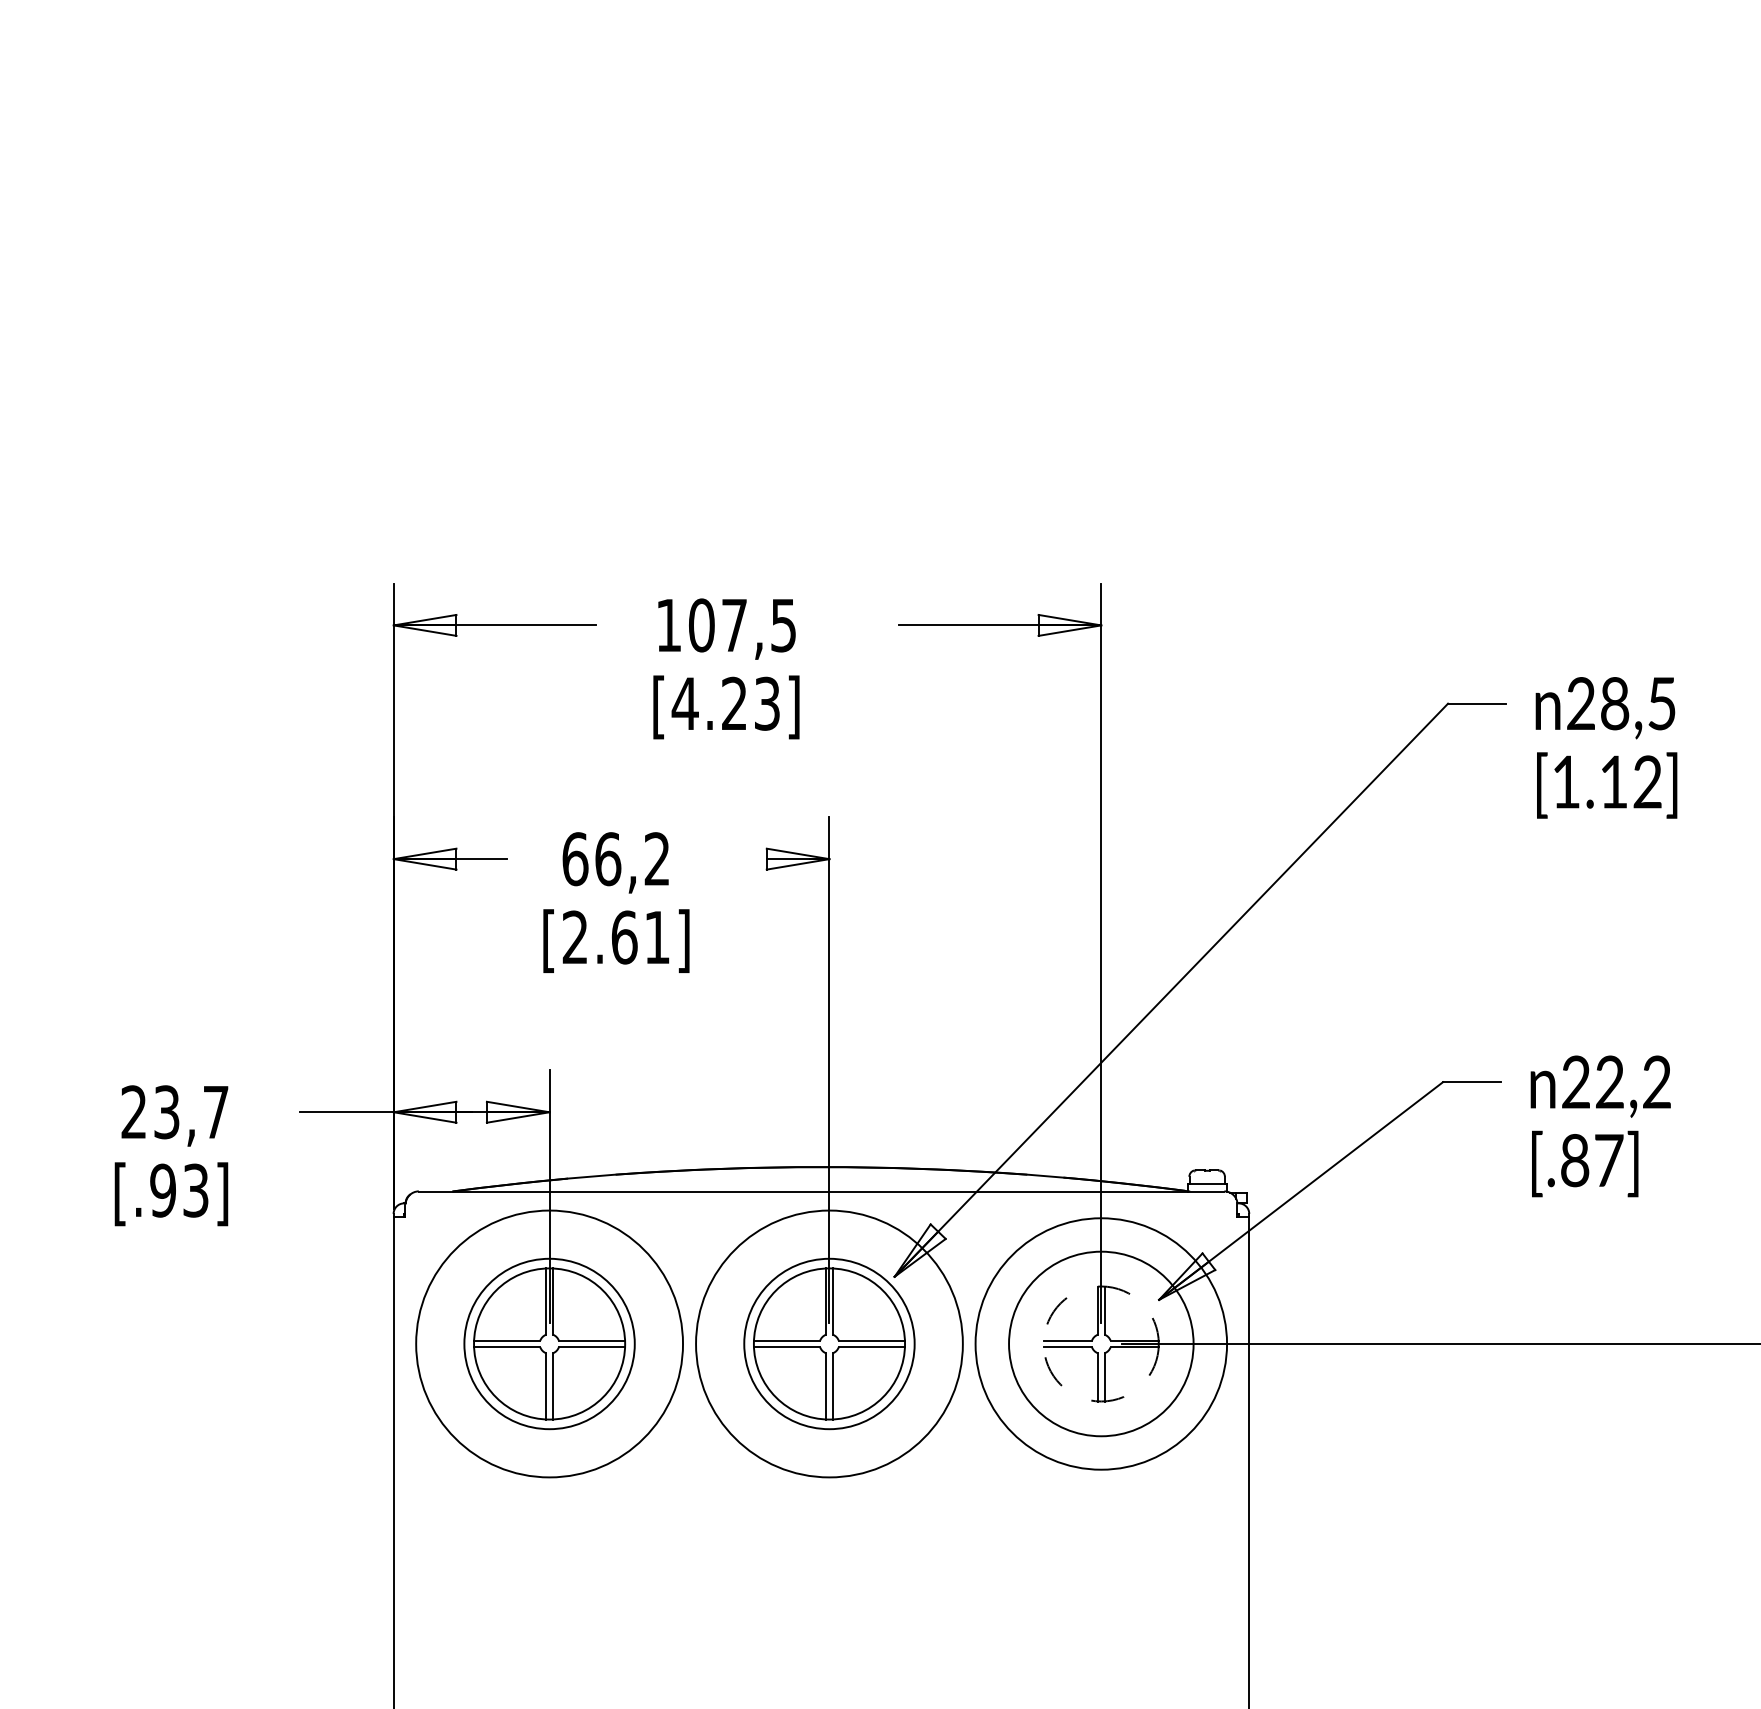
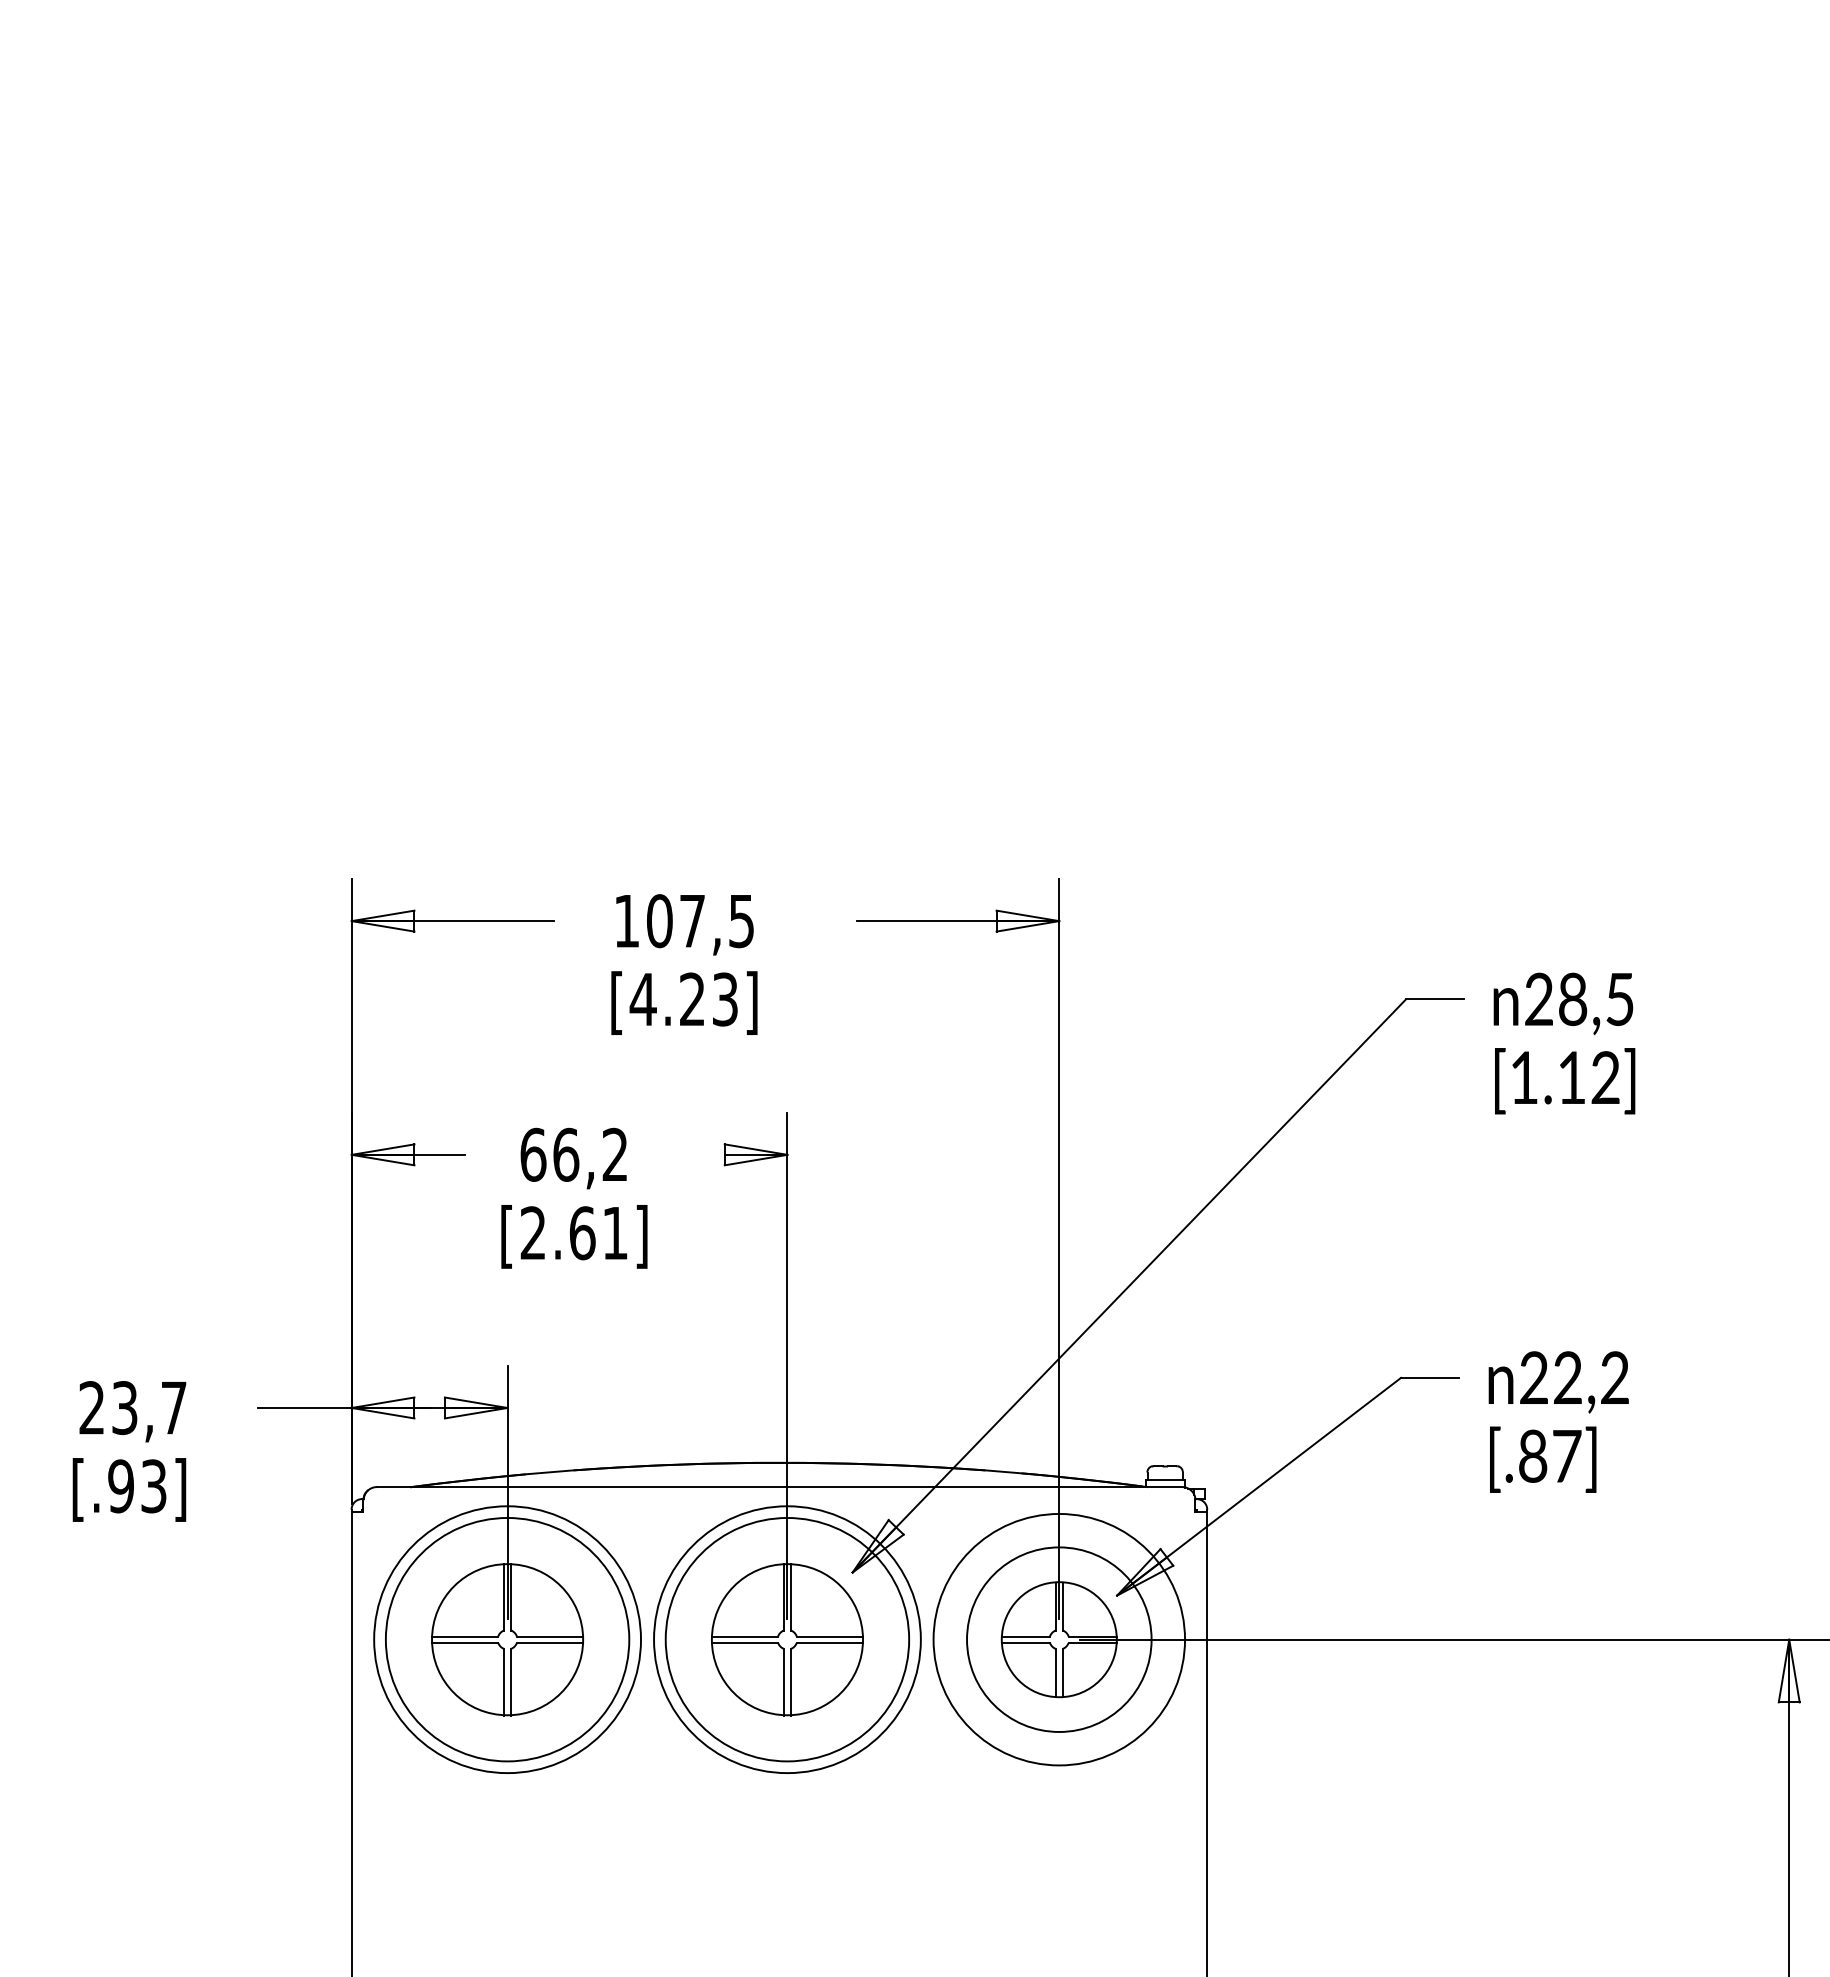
circle: (549, 1343) -> (507, 1639), size x1.43
circle: (829, 1343) -> (787, 1639), size x1.43
circle: (1100, 1343) -> (1058, 1639), dashed -> solid

